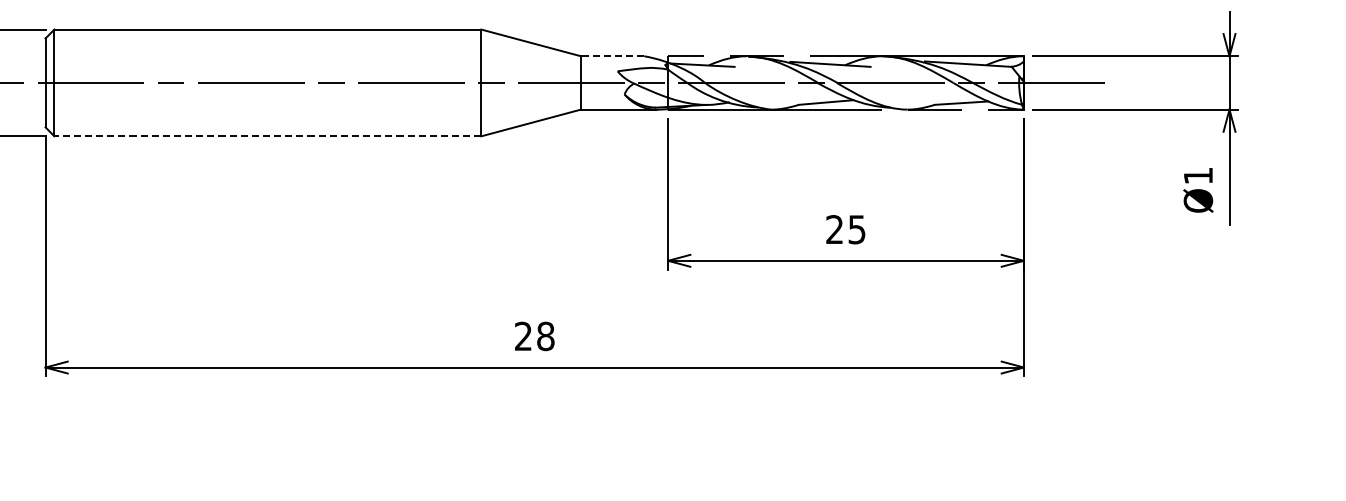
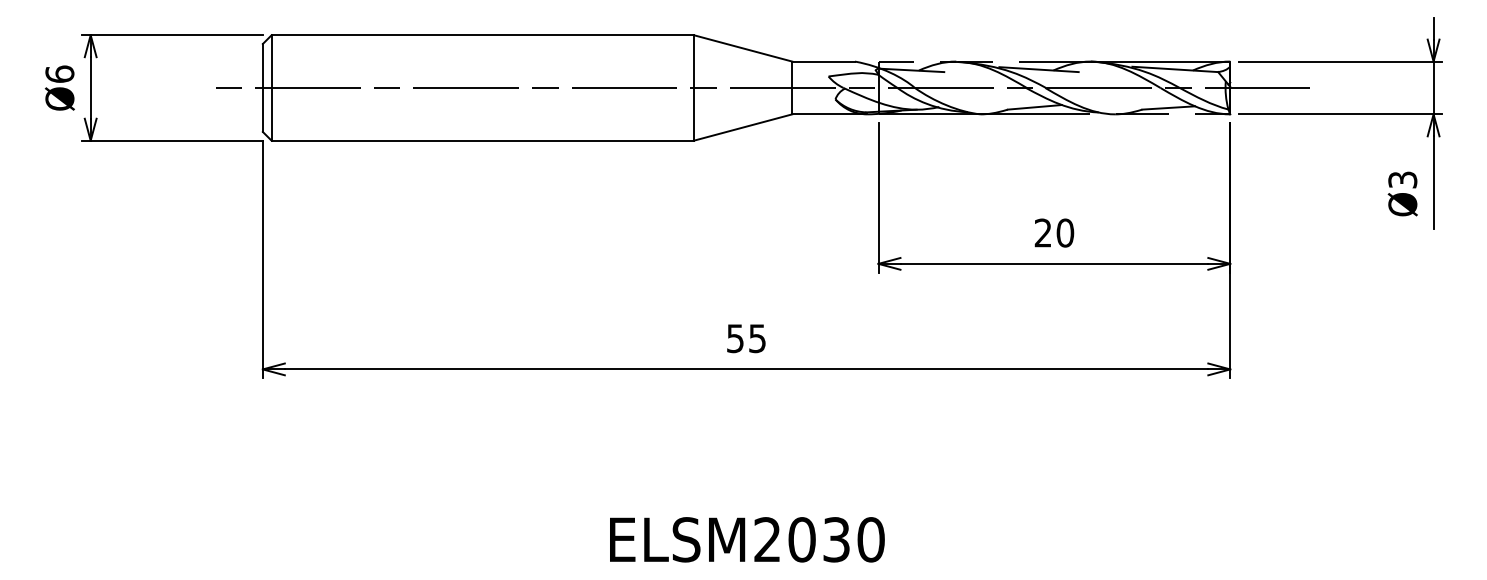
line: (612, 56) -> (823, 61), dashed -> solid
line: (267, 136) -> (482, 140), dashed -> solid
text: (1198, 175) -> (1402, 179), Ø1 -> Ø3
text: (857, 229) -> (1065, 232), 25 -> 20
text: (534, 336) -> (746, 338), 28 -> 55

